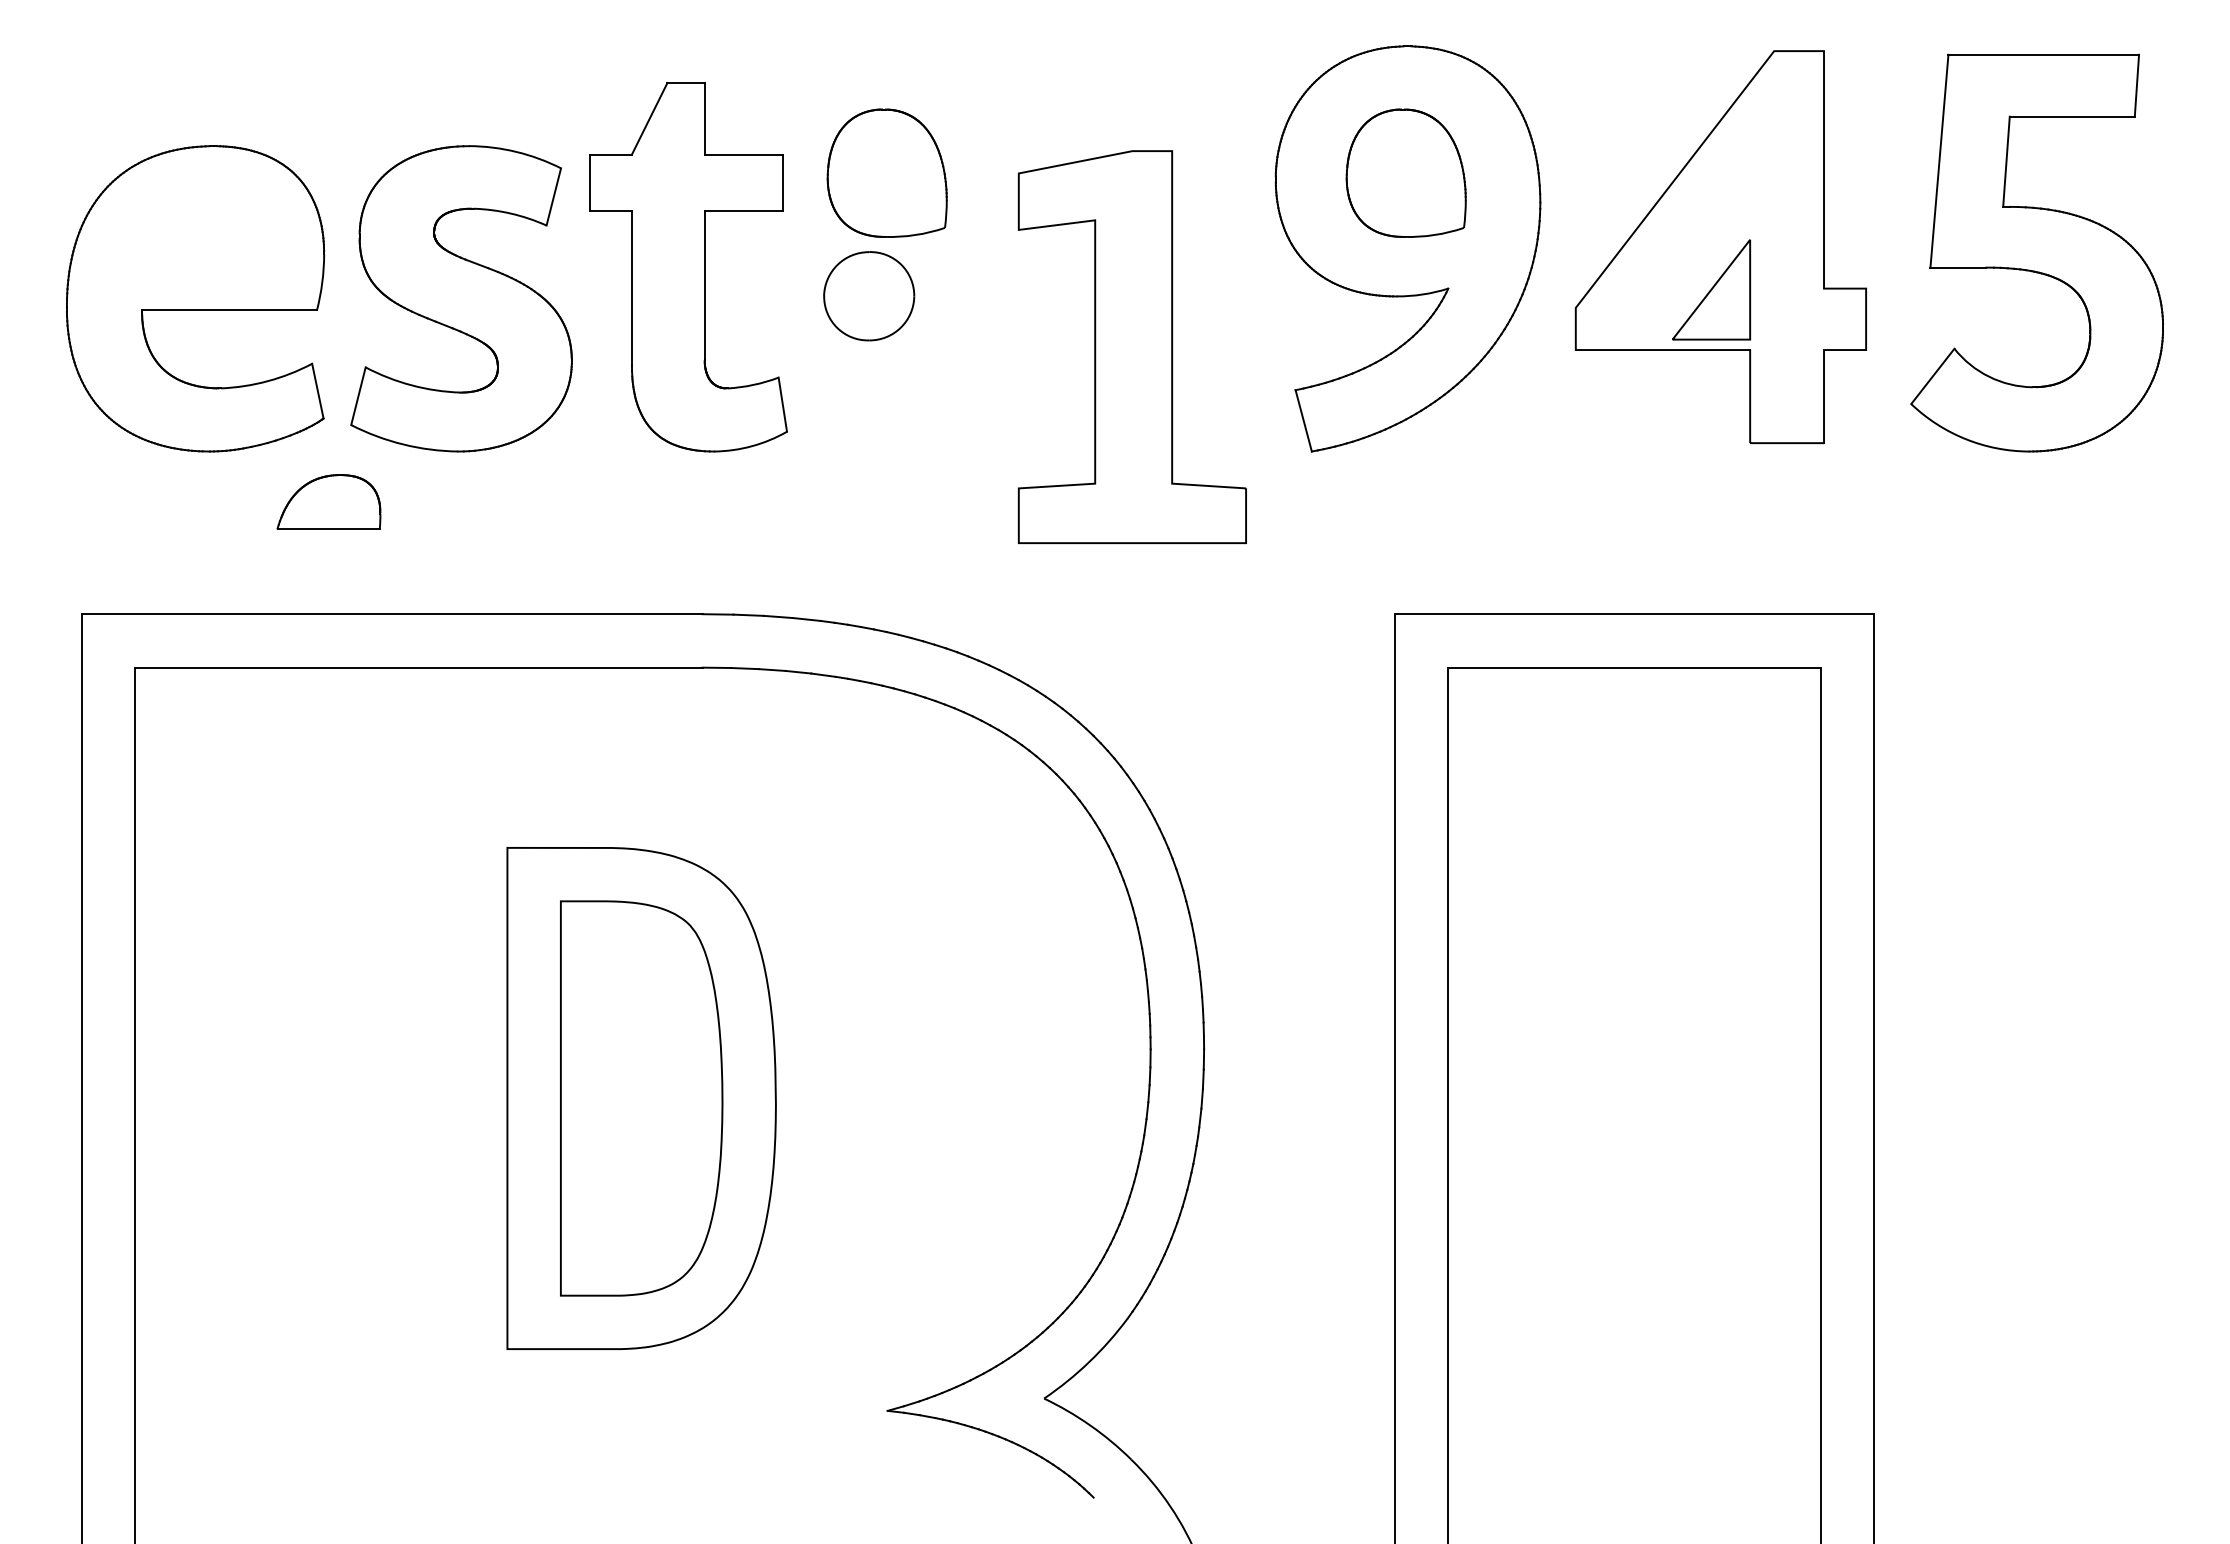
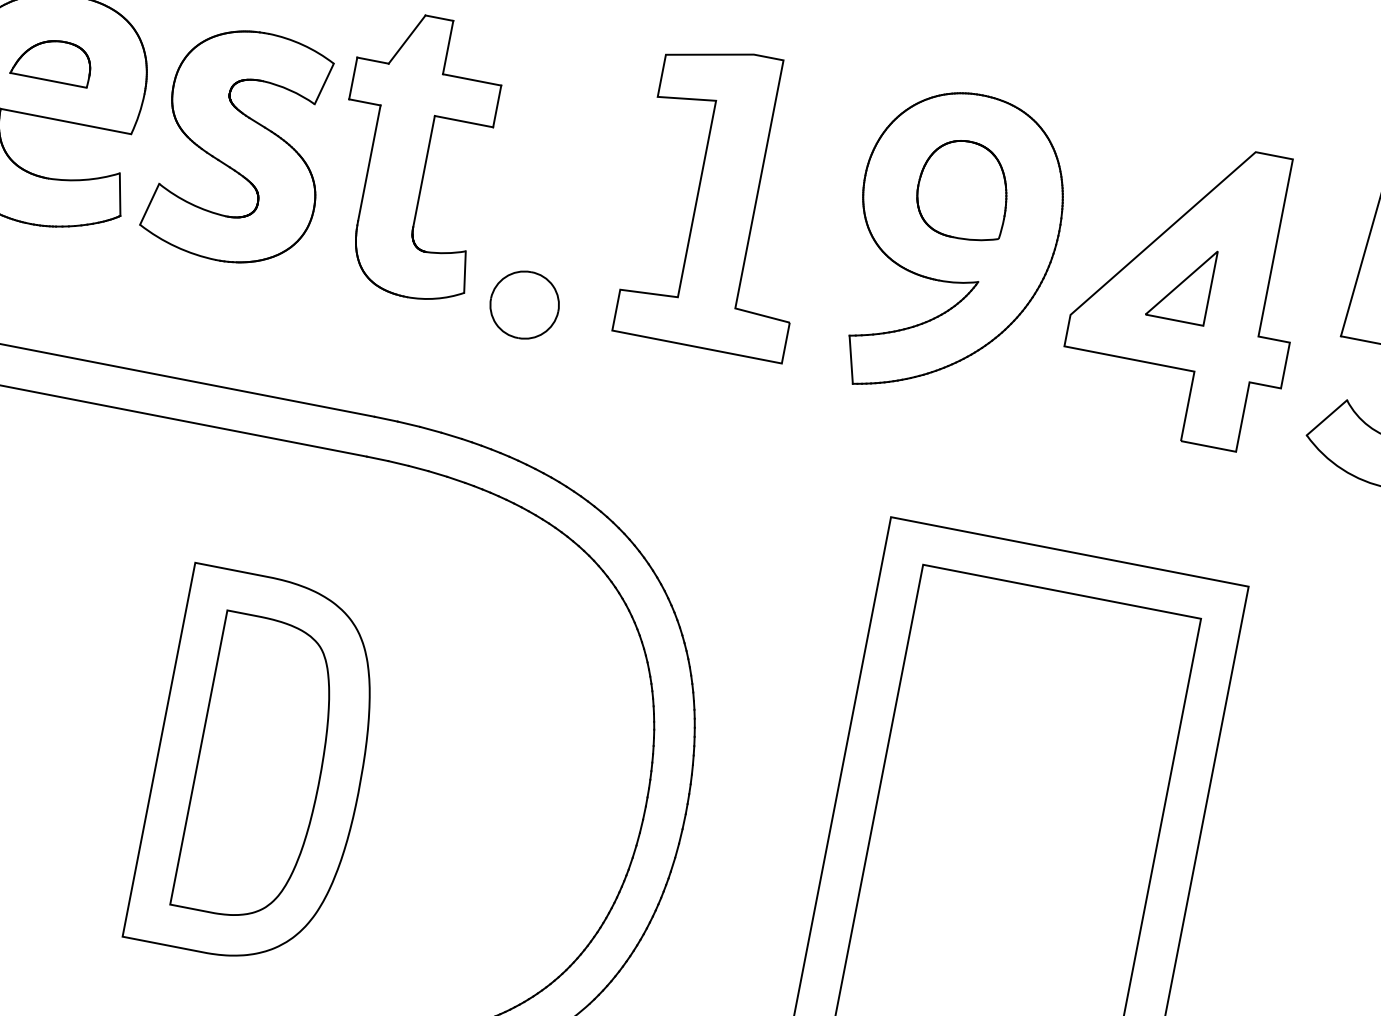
part: (886, 172) -> (575, 113), removed
part: (1711, 289) -> (1181, 282), moved
part: (869, 296) -> (524, 305), moved
part: (1131, 346) -> (724, 200), moved
part: (328, 501) -> (52, 60), moved

